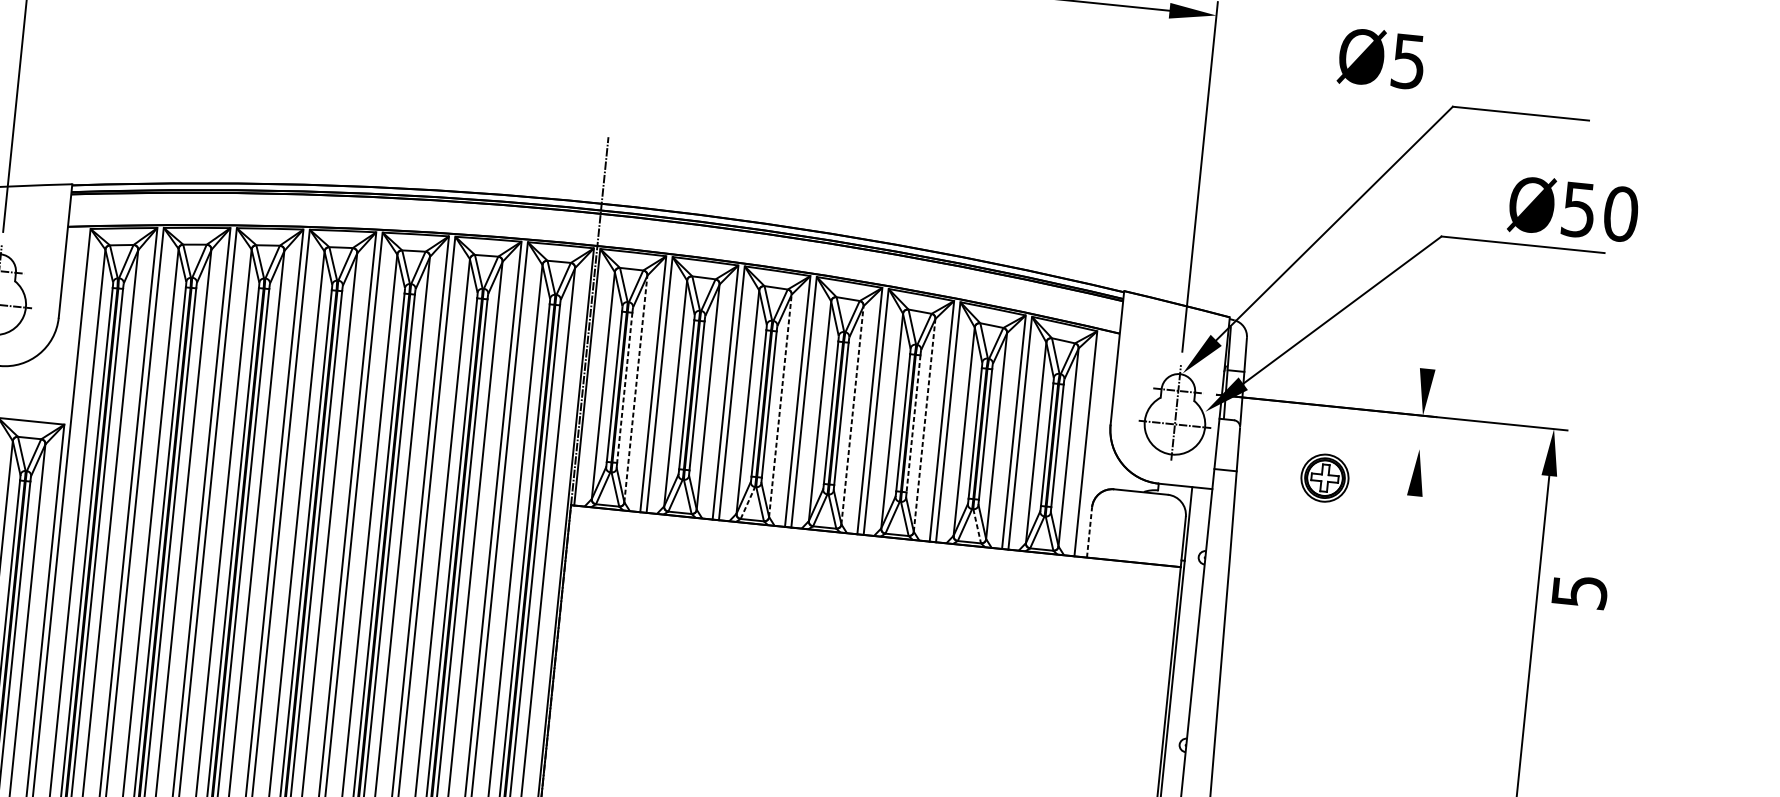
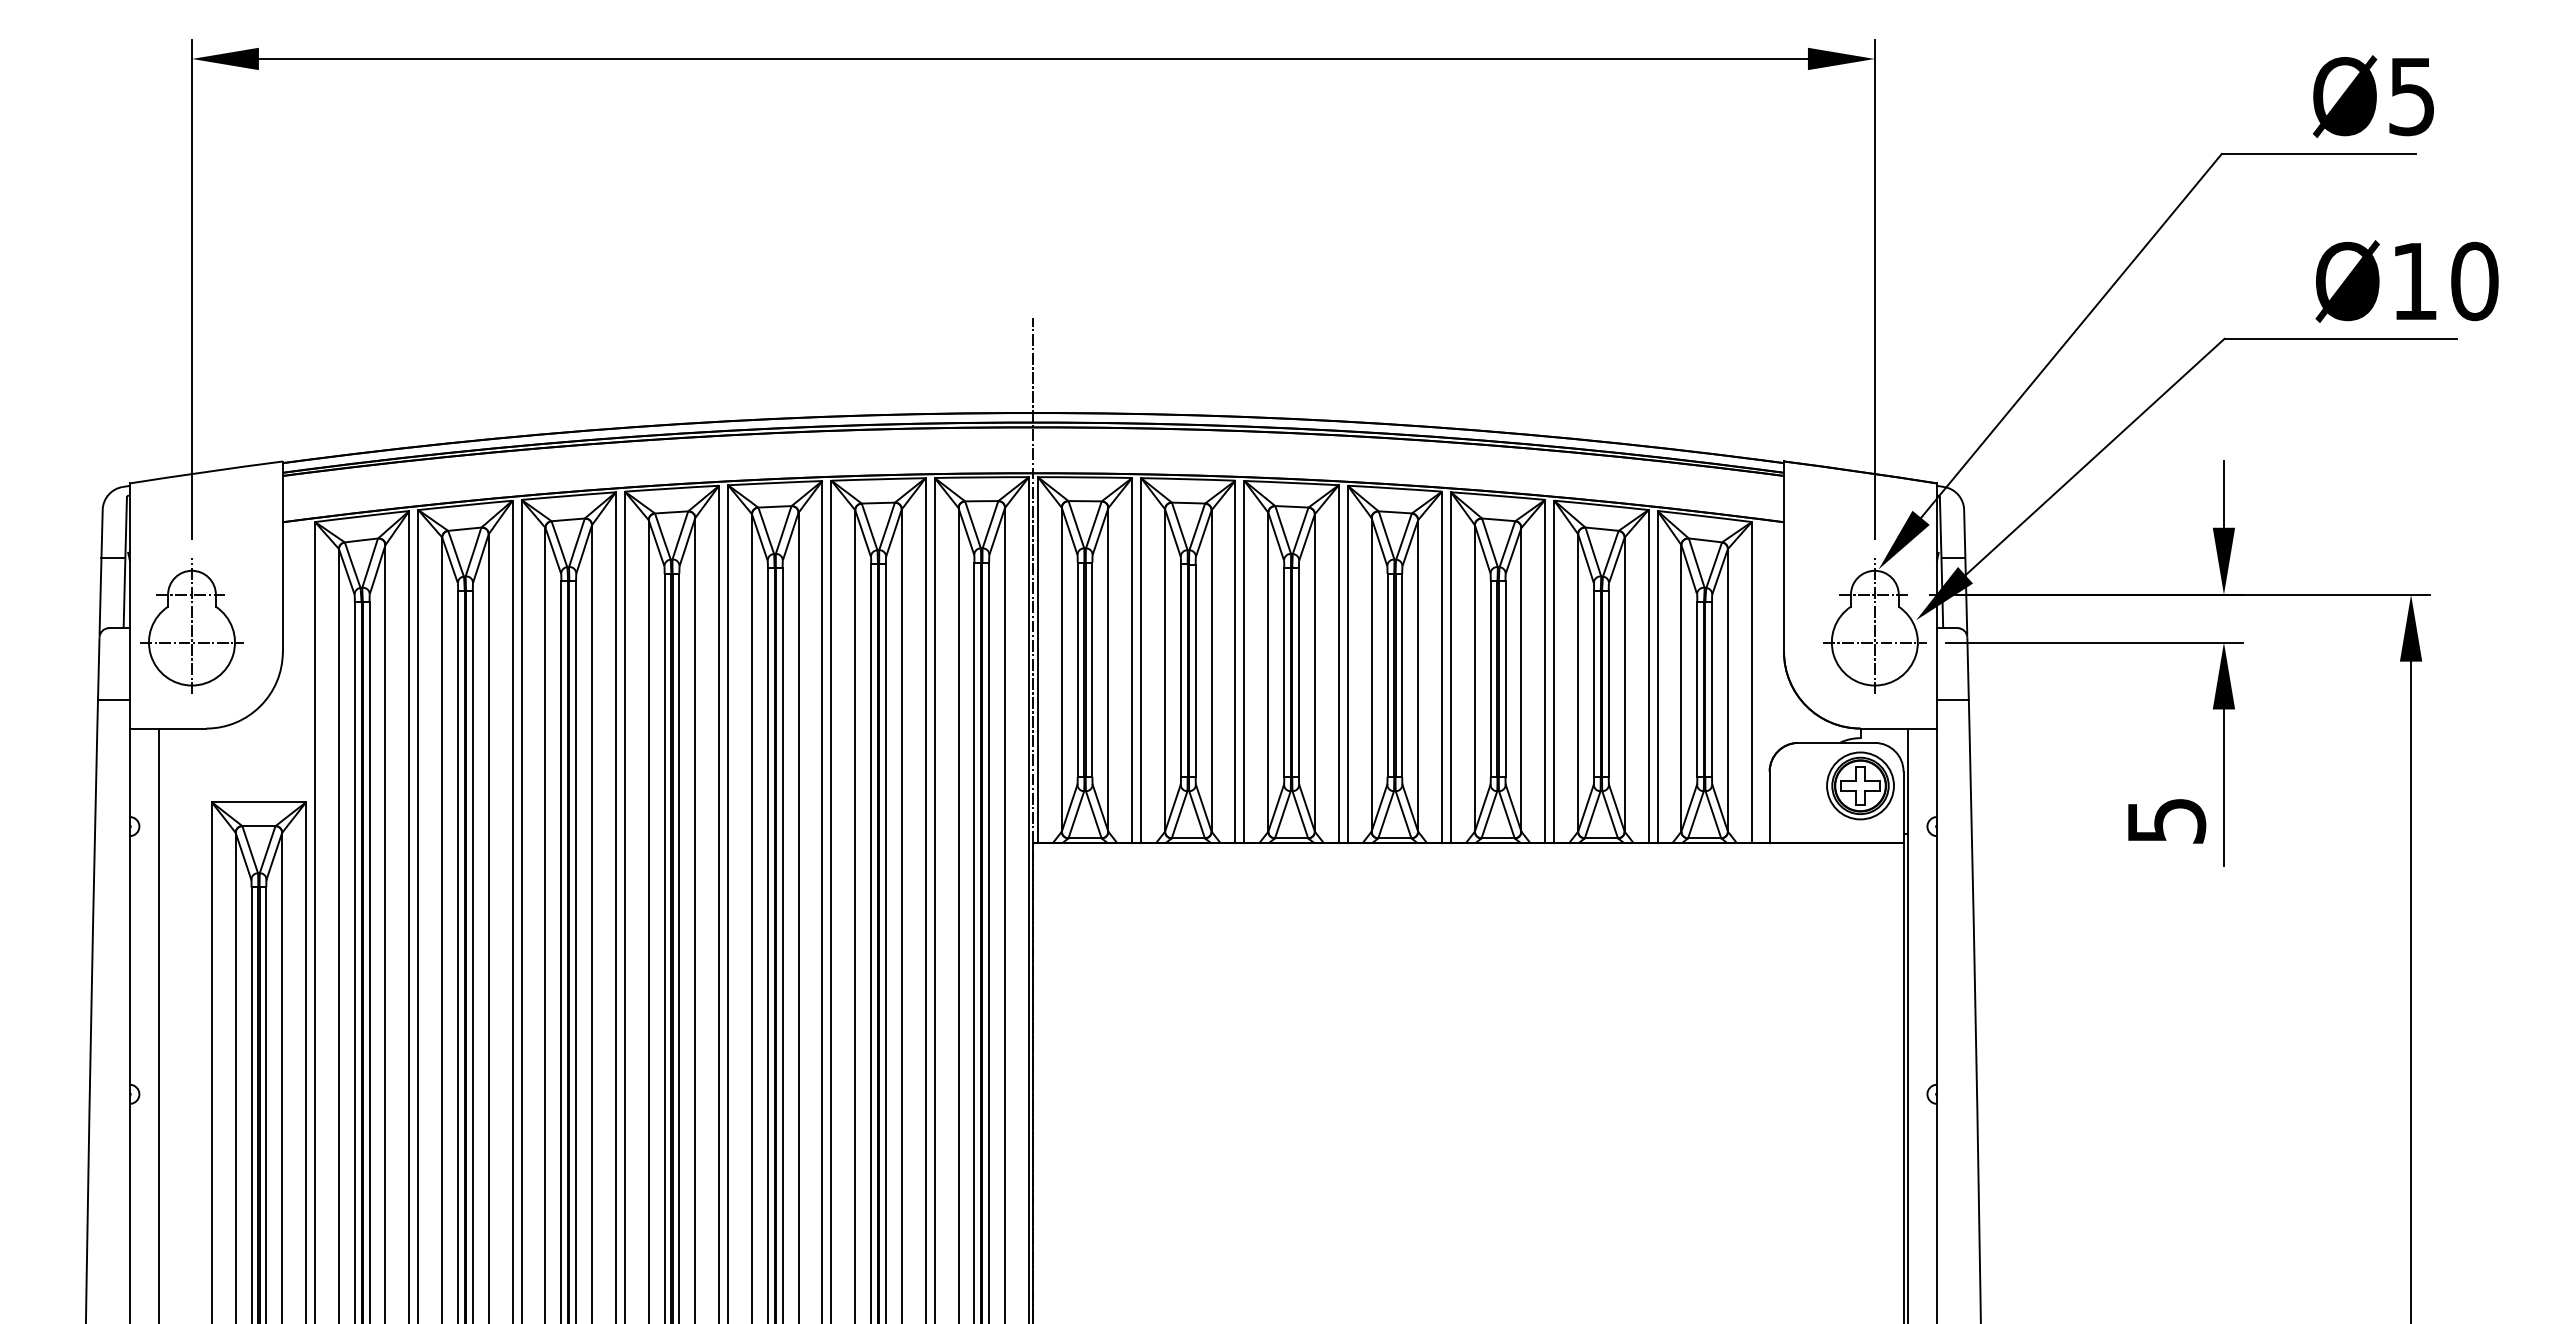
text: (1381, 58) -> (2372, 96), moved
text: (1578, 210) -> (2414, 282), Ø50 -> Ø10
line: (1429, 344) -> (2223, 493), added
line: (624, 388) -> (1092, 670), dashed -> solid
line: (636, 388) -> (1108, 669), dashed -> solid
line: (780, 405) -> (1314, 672), dashed -> solid
line: (852, 415) -> (1418, 675), dashed -> solid
line: (913, 424) -> (1505, 679), dashed -> solid
line: (924, 425) -> (1521, 679), dashed -> solid
line: (1328, 440) -> (2094, 642), added
part: (1325, 477) -> (1860, 785), moved
line: (747, 502) -> (1282, 814), dashed -> solid
line: (977, 526) -> (1610, 814), dashed -> solid
line: (1089, 532) -> (1769, 807), dashed -> solid
line: (1408, 550) -> (2223, 787), added
text: (1580, 592) -> (2167, 821), moved

